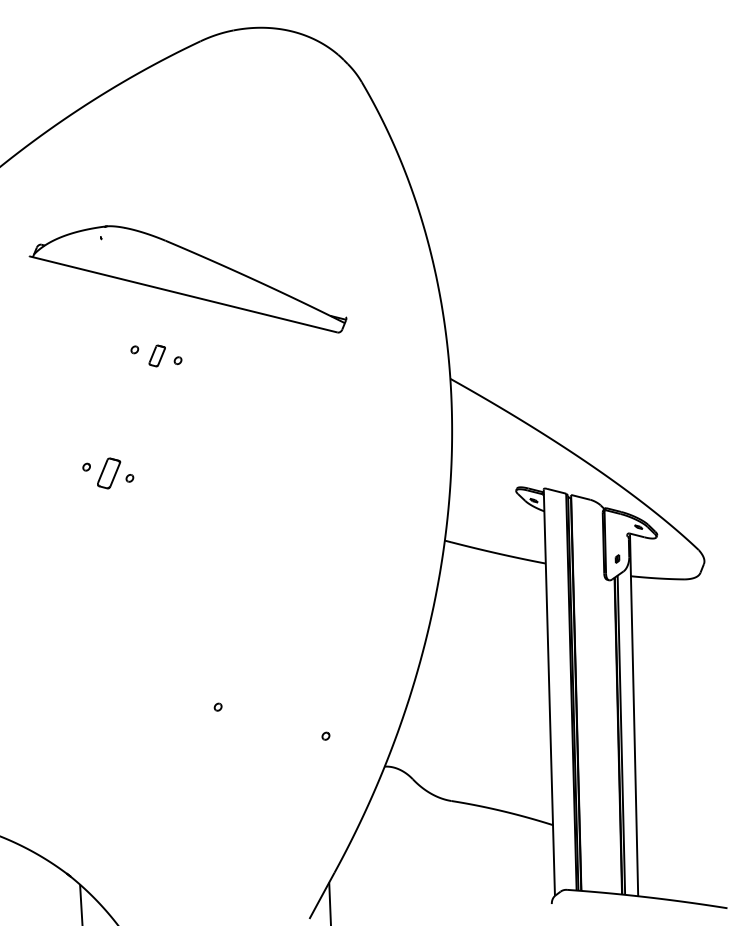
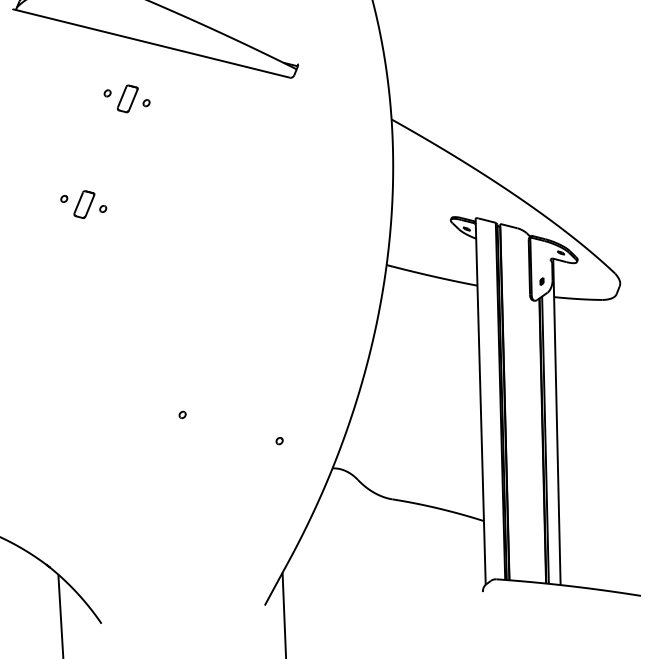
part: (157, 355) -> (128, 98), size x1.43

